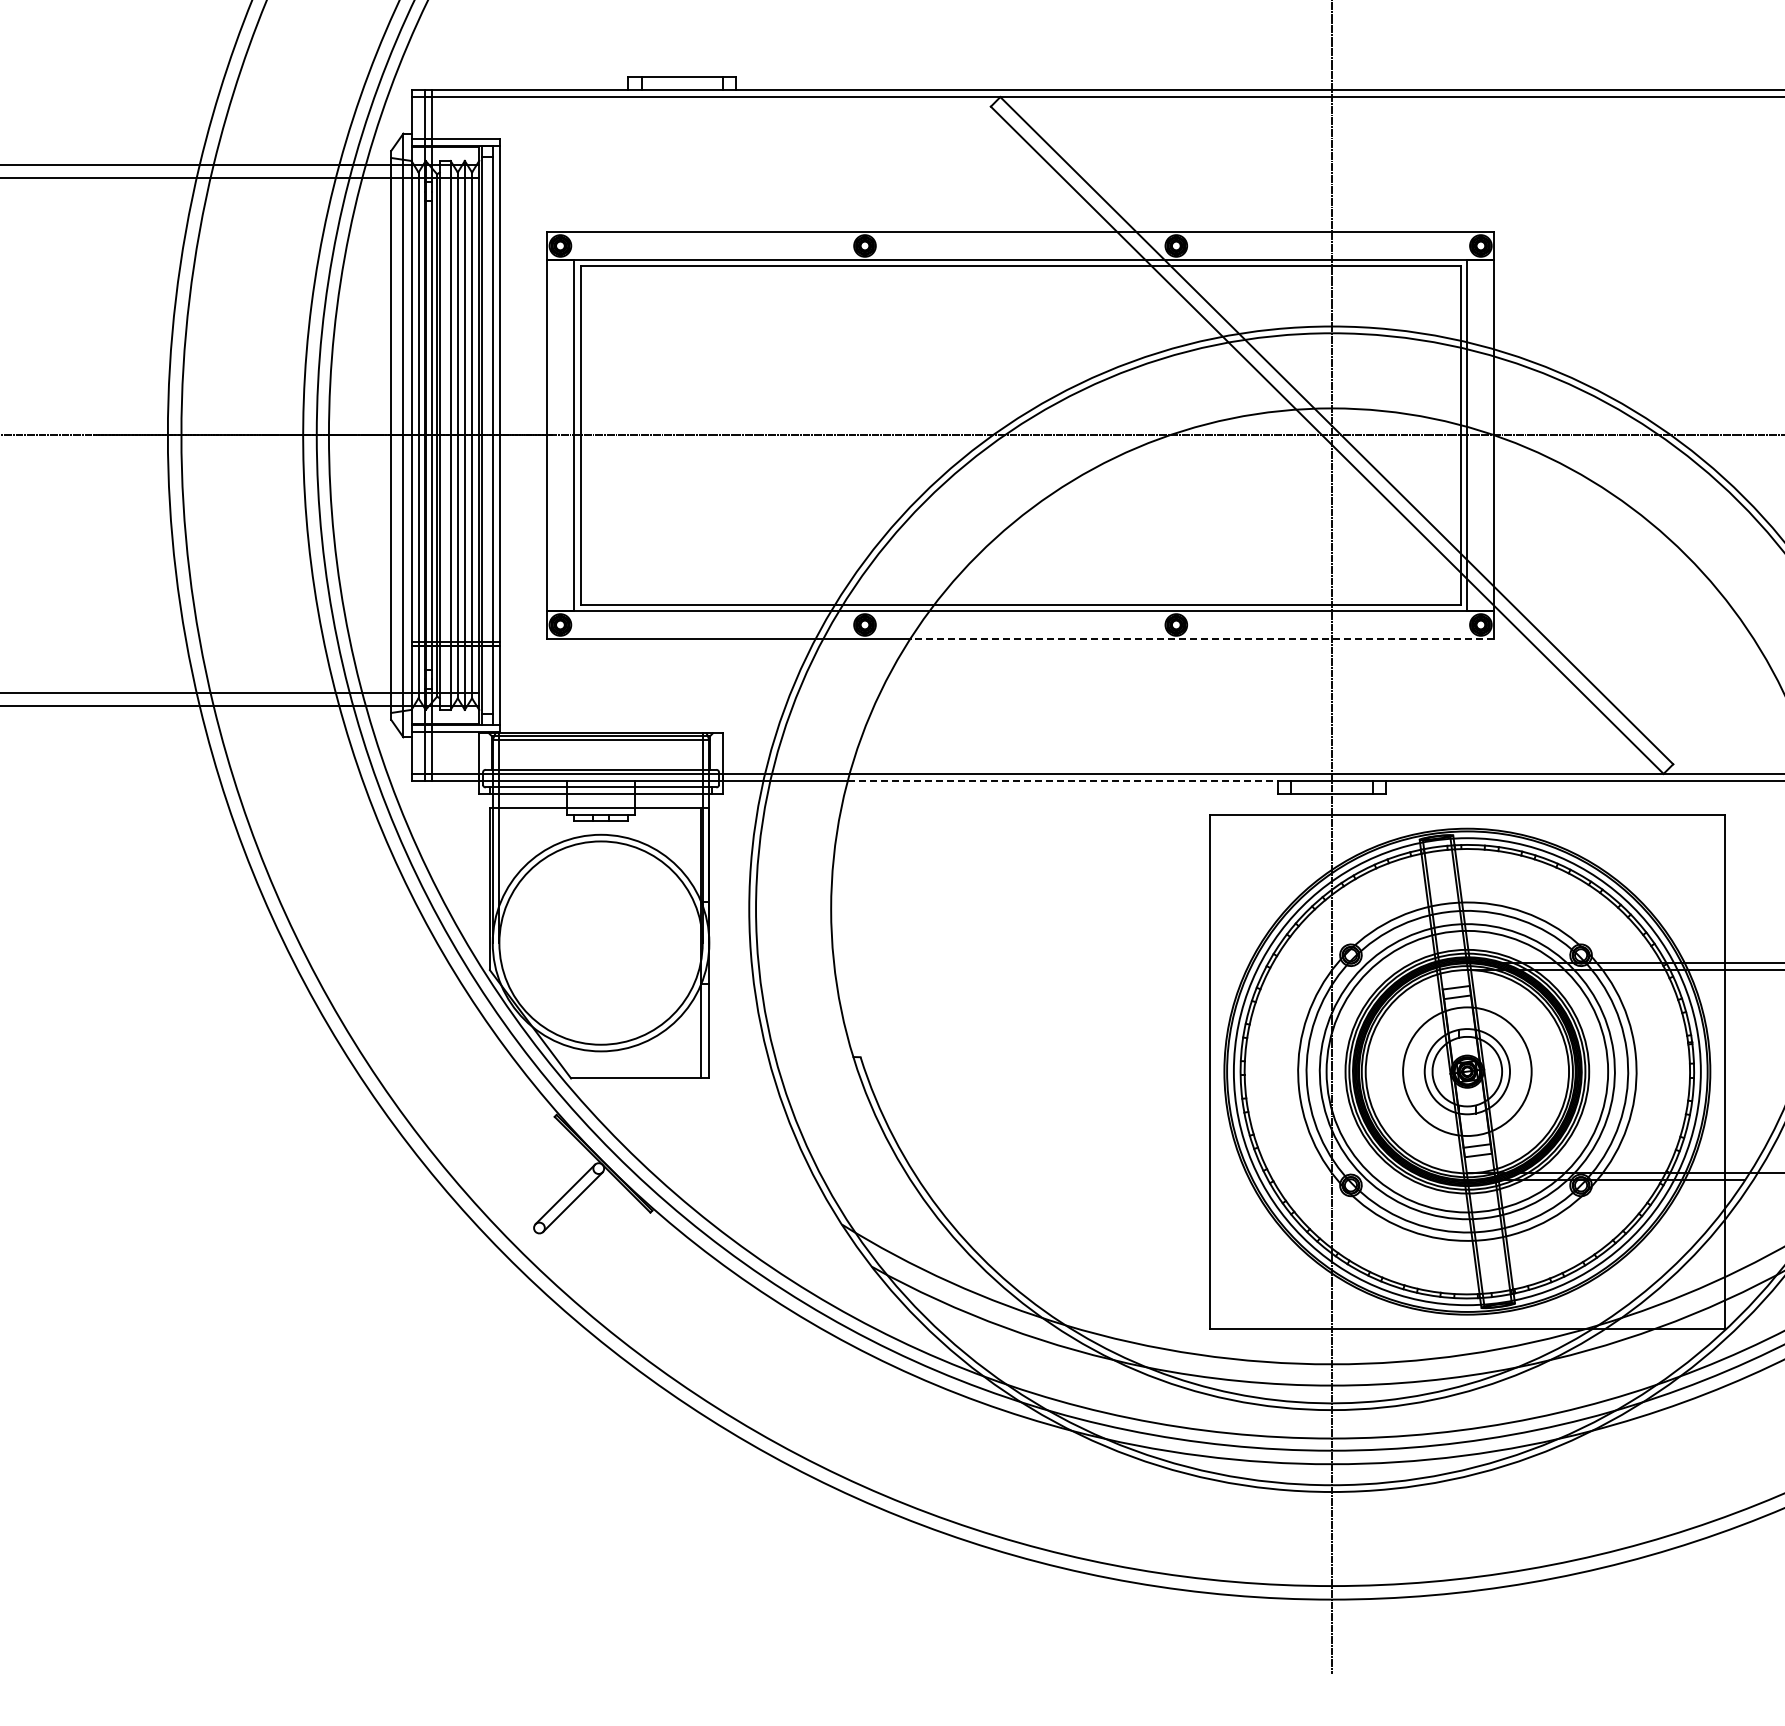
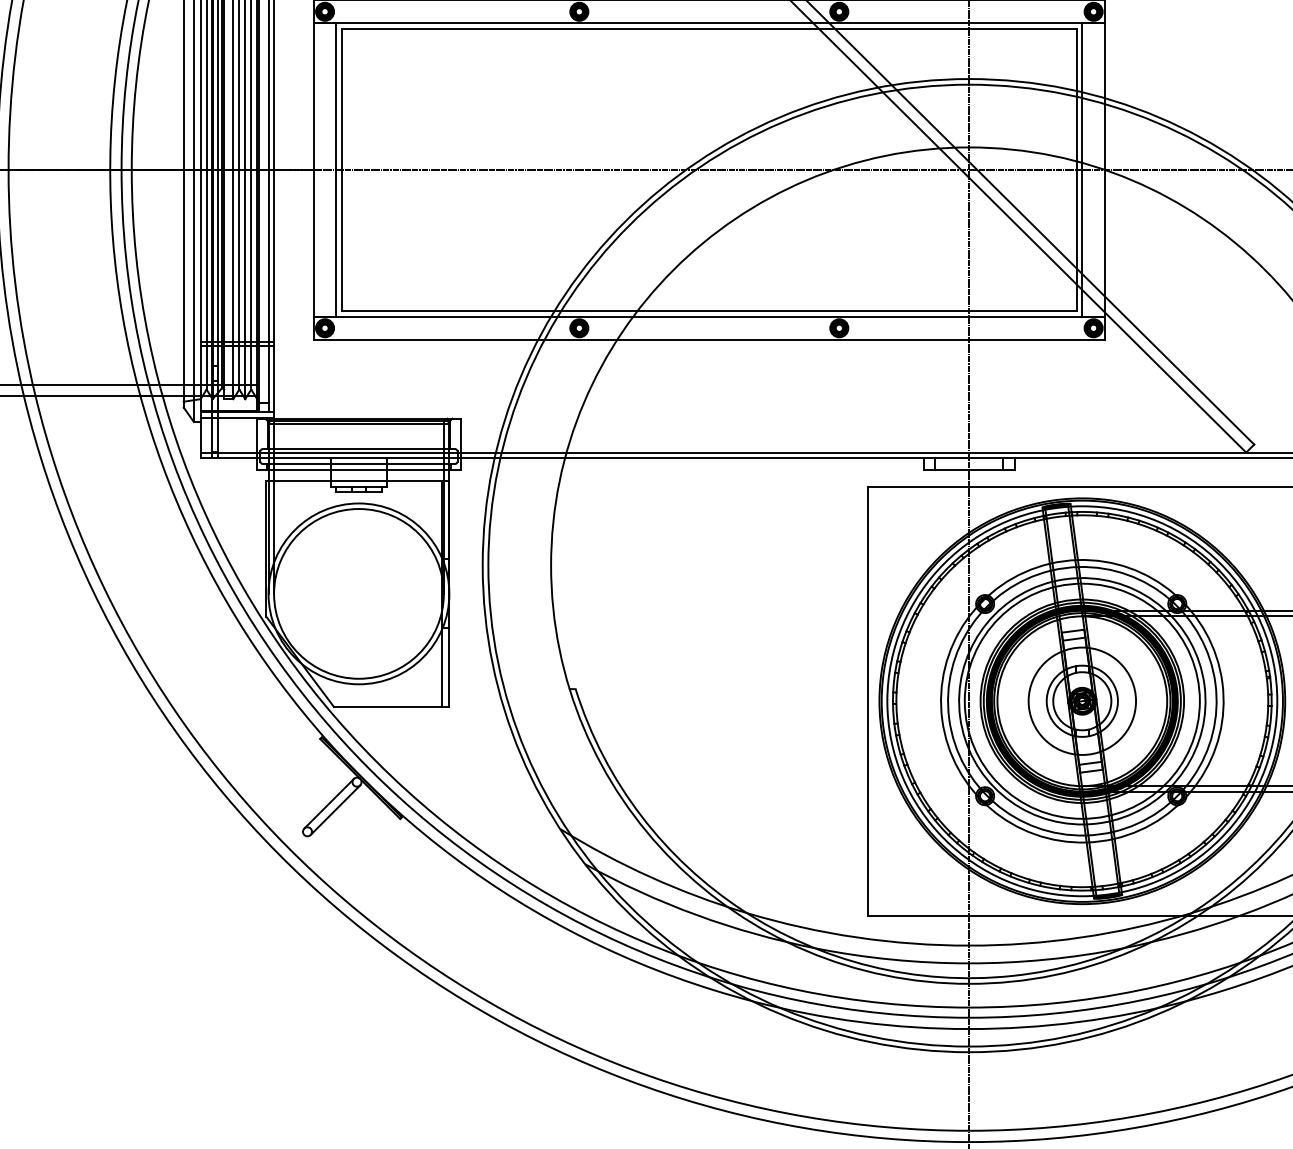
line: (1202, 638) -> (861, 339), dashed -> solid
line: (1062, 780) -> (744, 458), dashed -> solid

